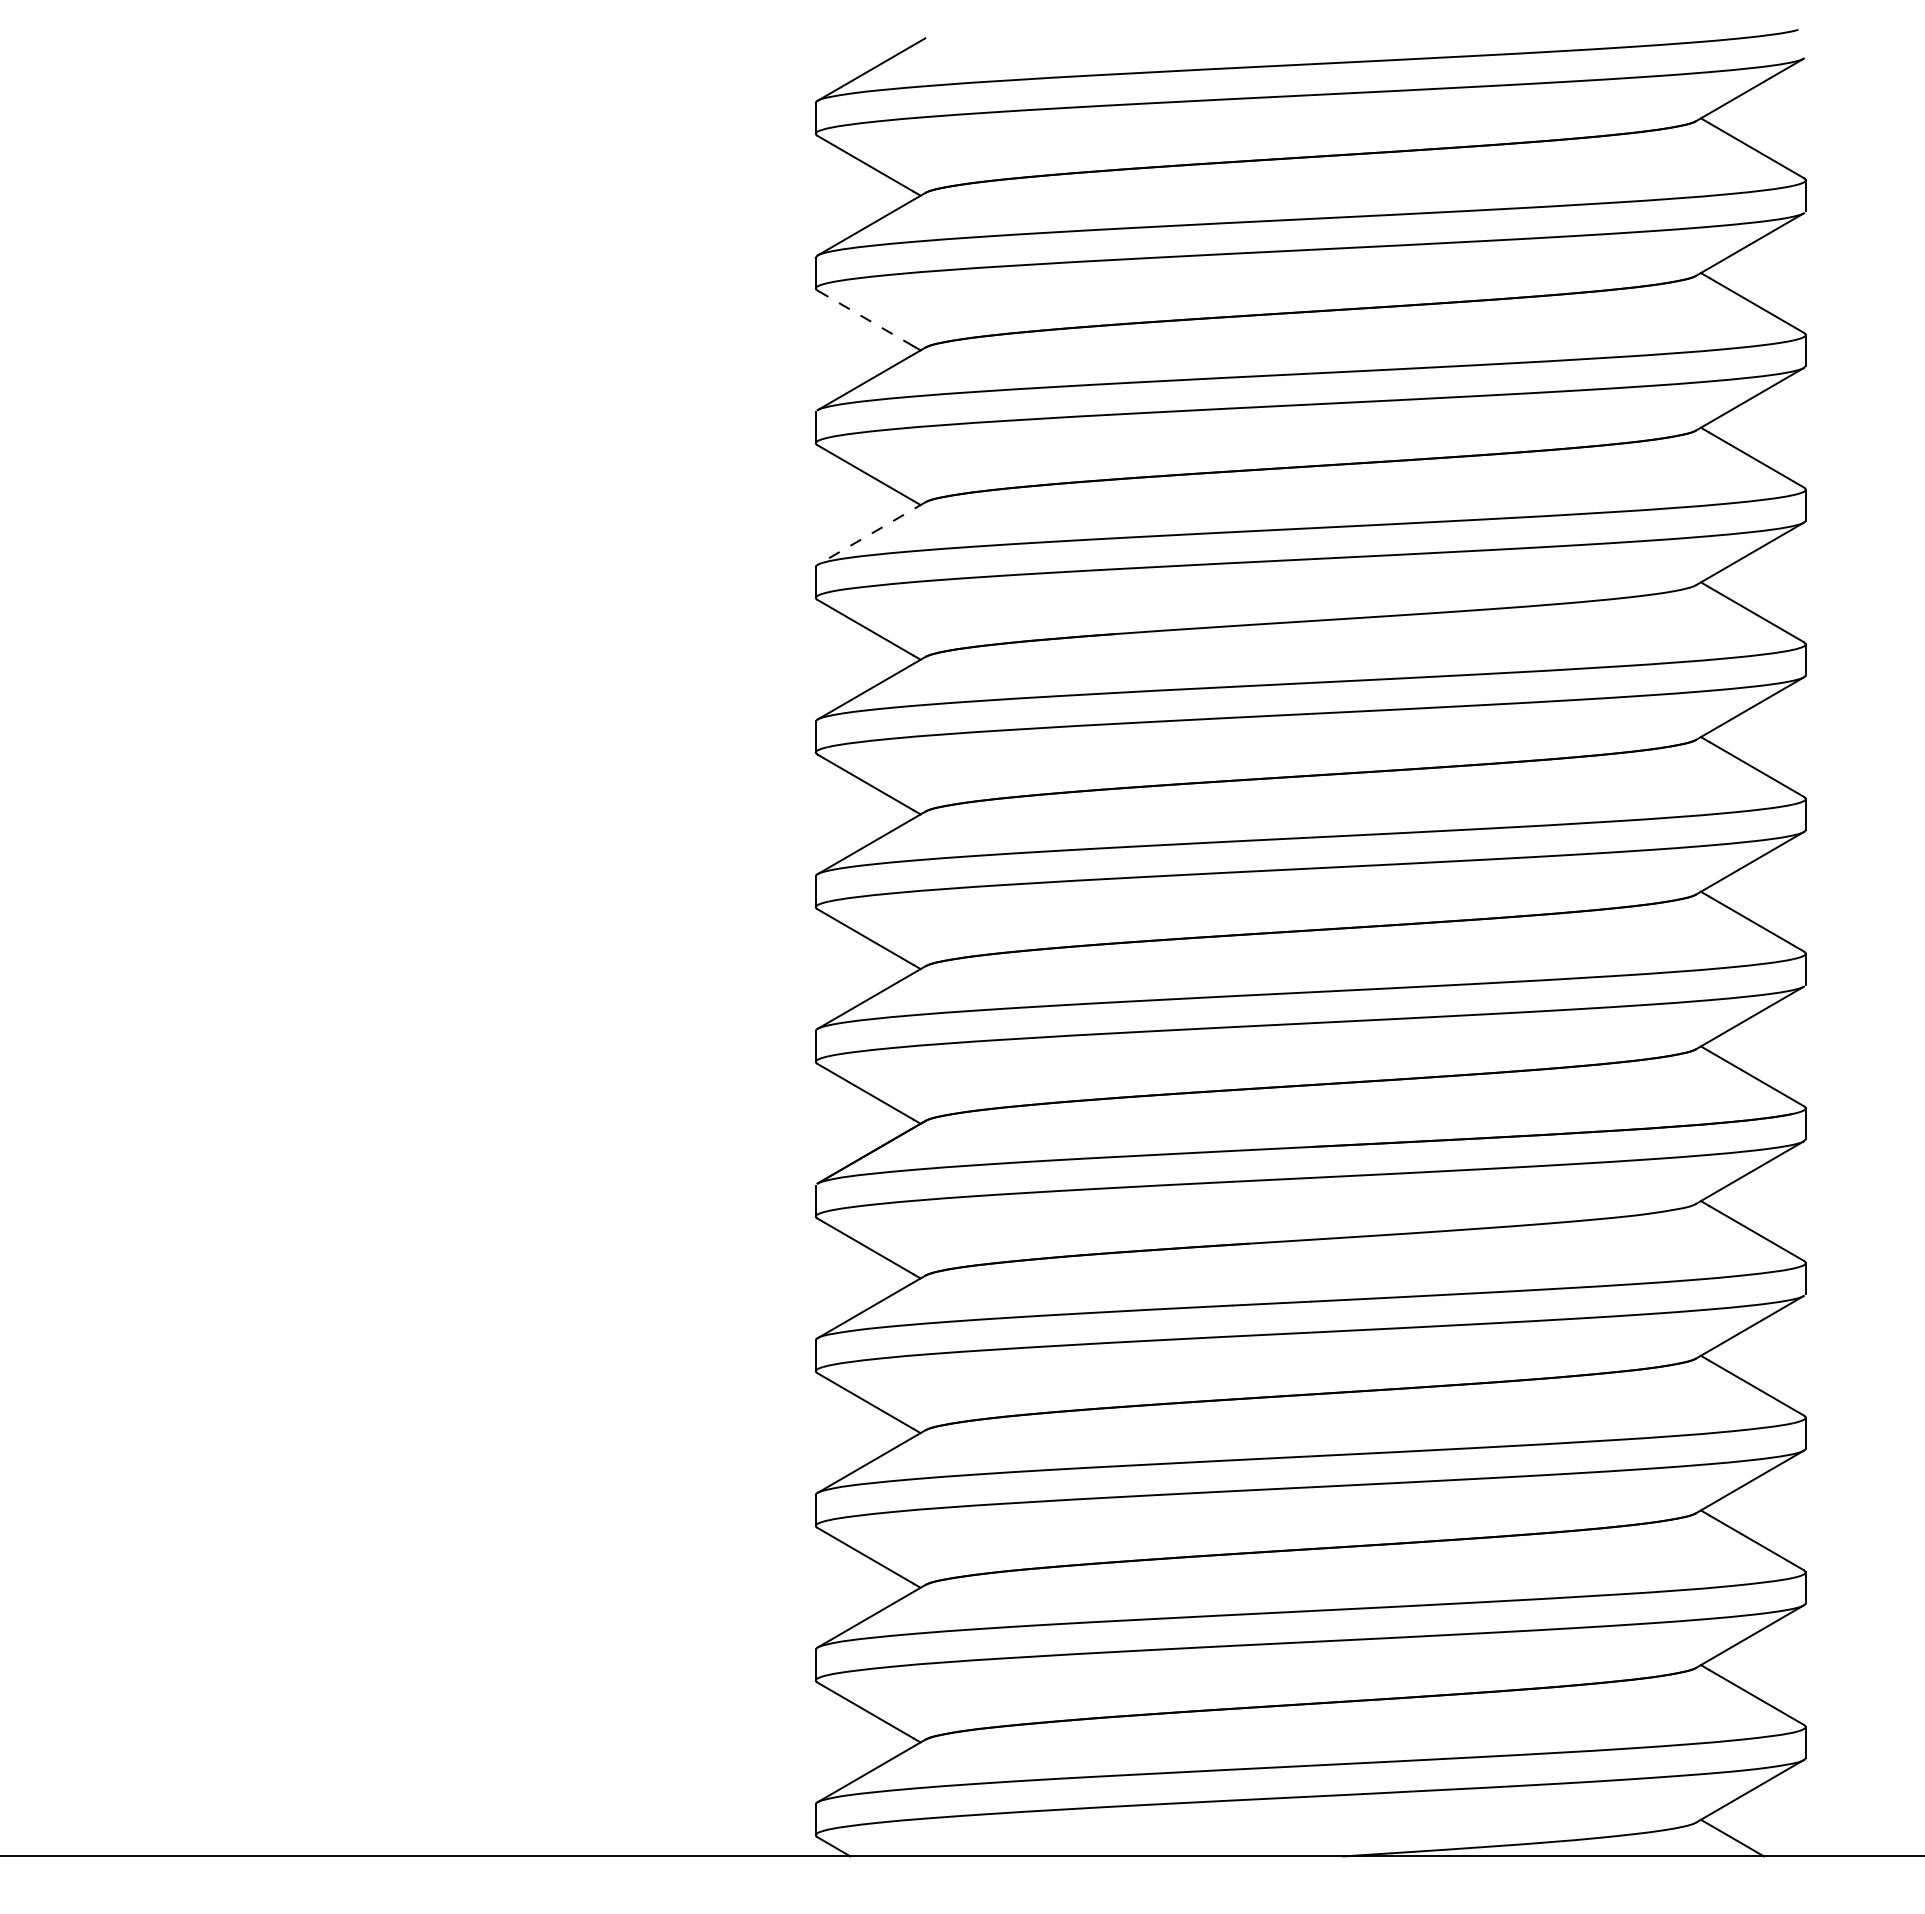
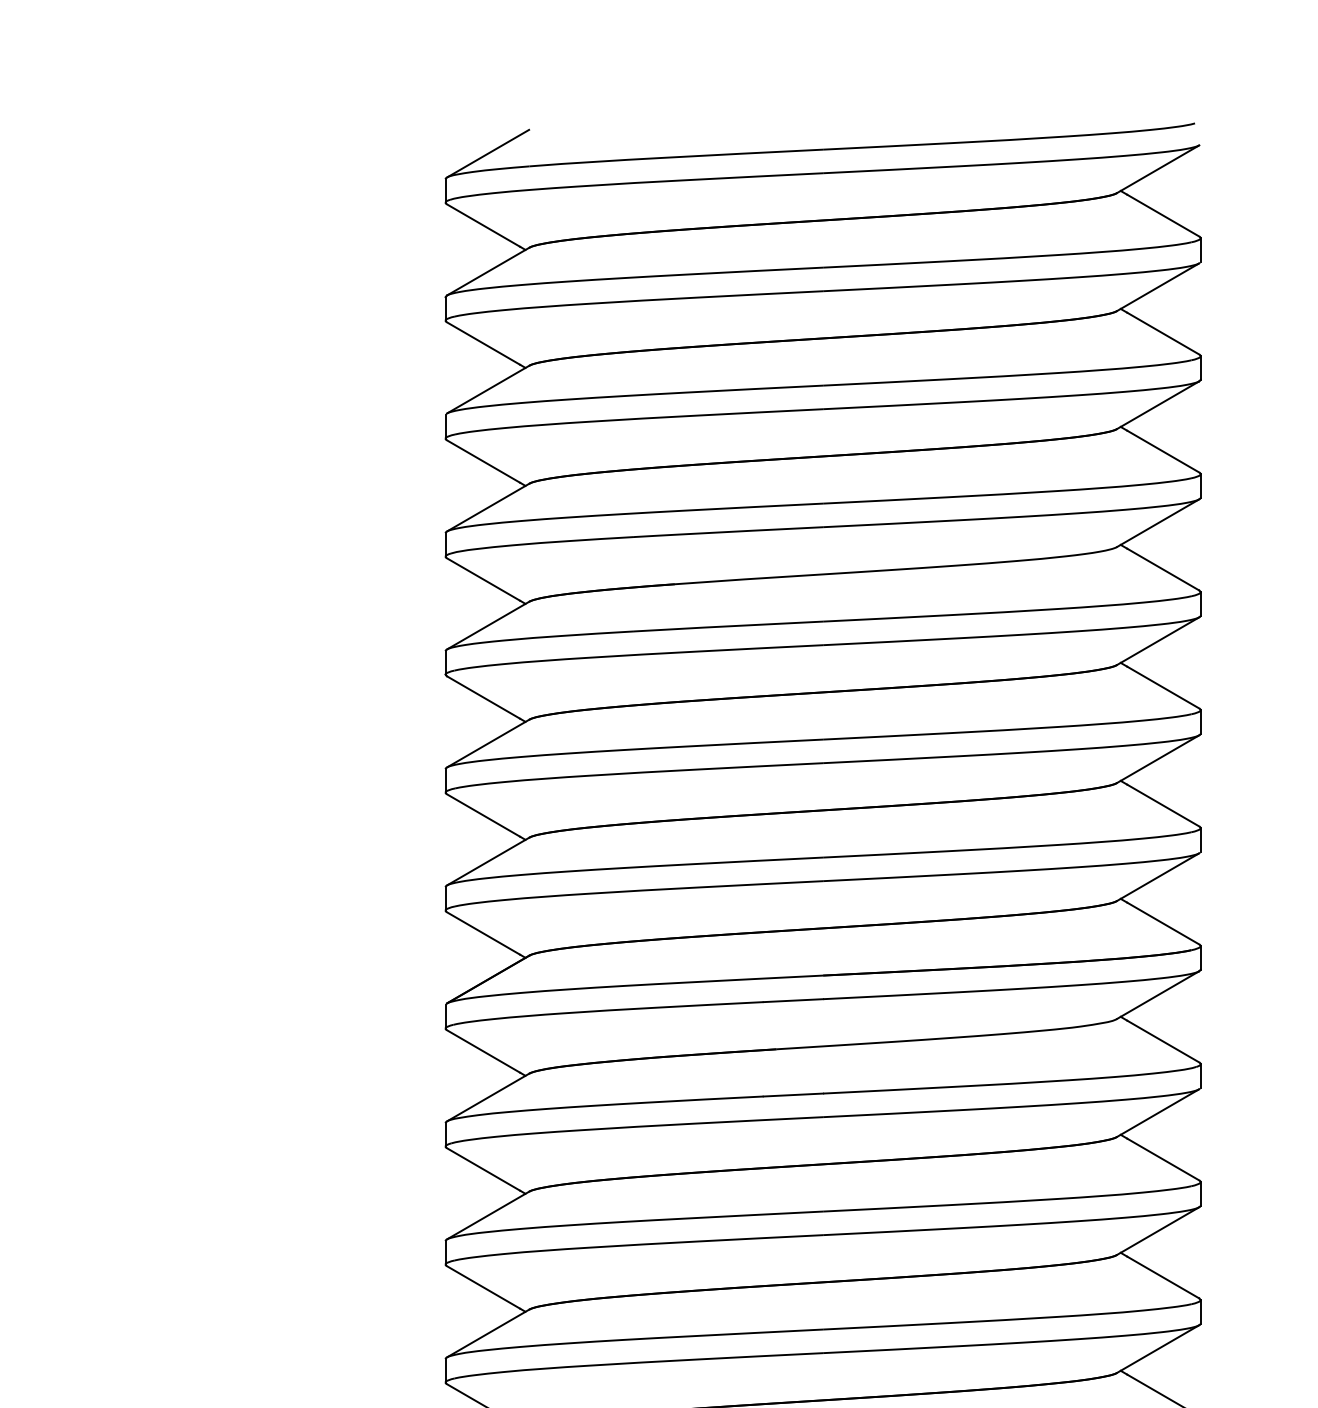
line: (866, 318) -> (484, 343), dashed -> solid
line: (871, 533) -> (488, 507), dashed -> solid

